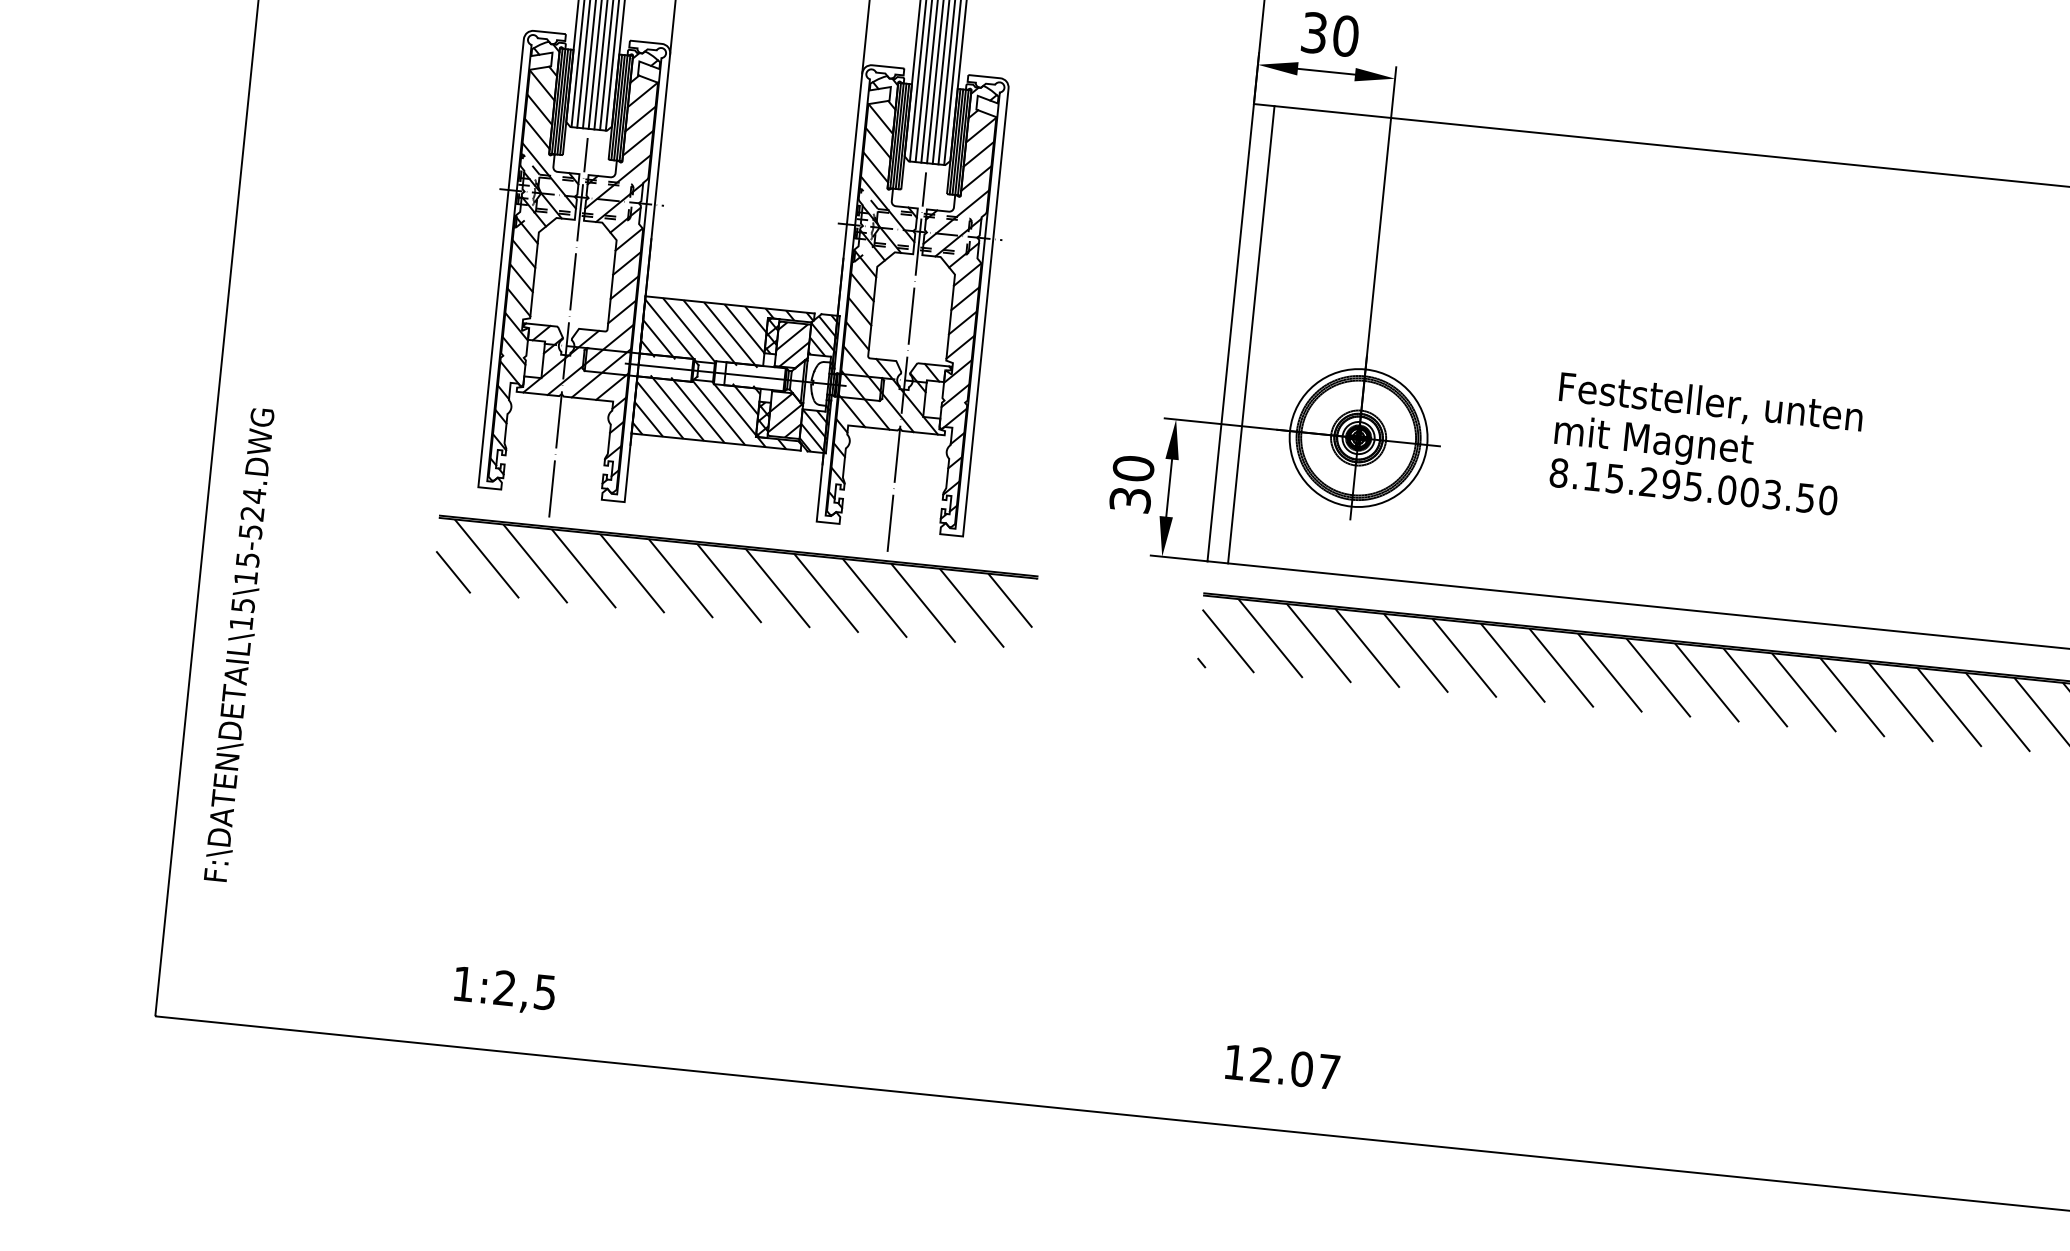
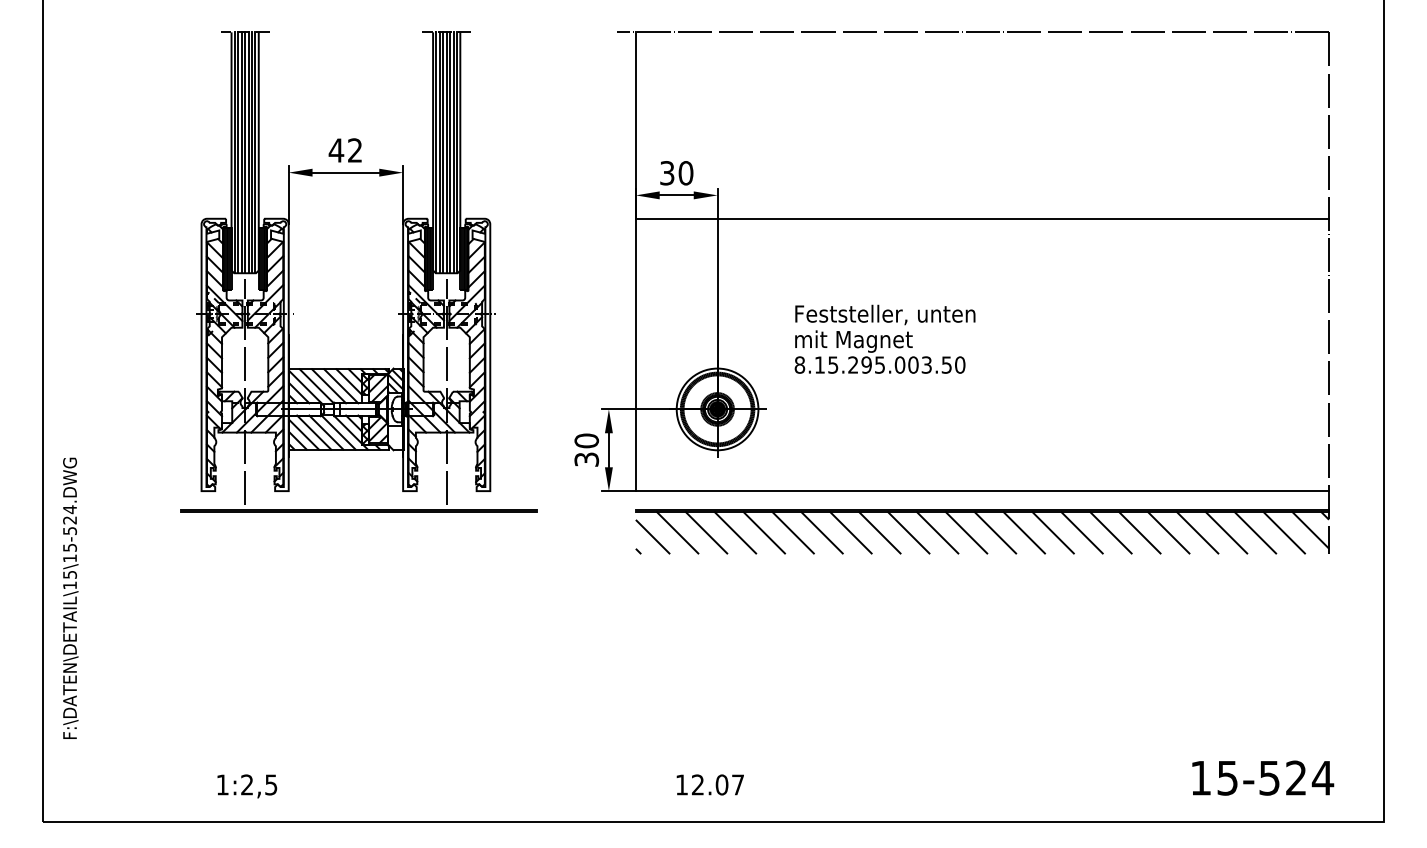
line: (1251, 334) -> (648, 354), removed
hatch: (814, 428) -> (396, 436), removed
text: (1705, 442) -> (884, 338), moved
hatch: (734, 583) -> (358, 532), removed

